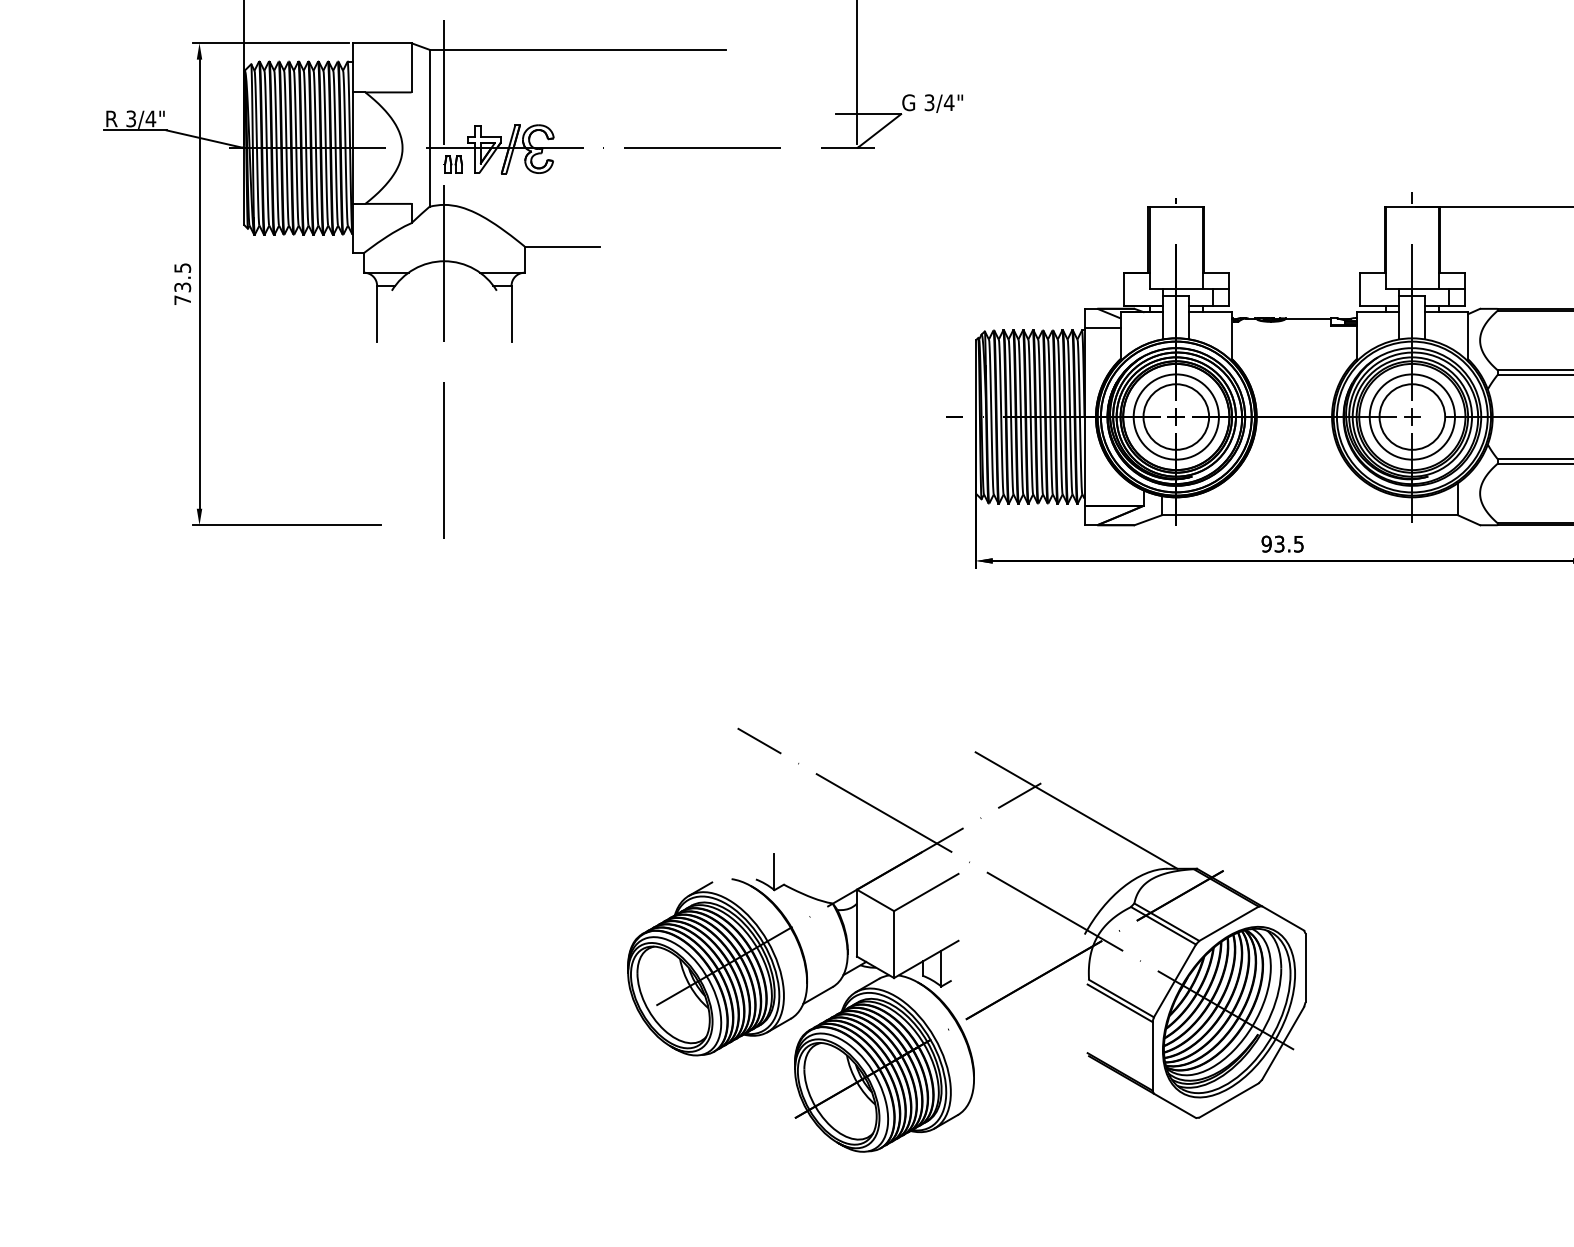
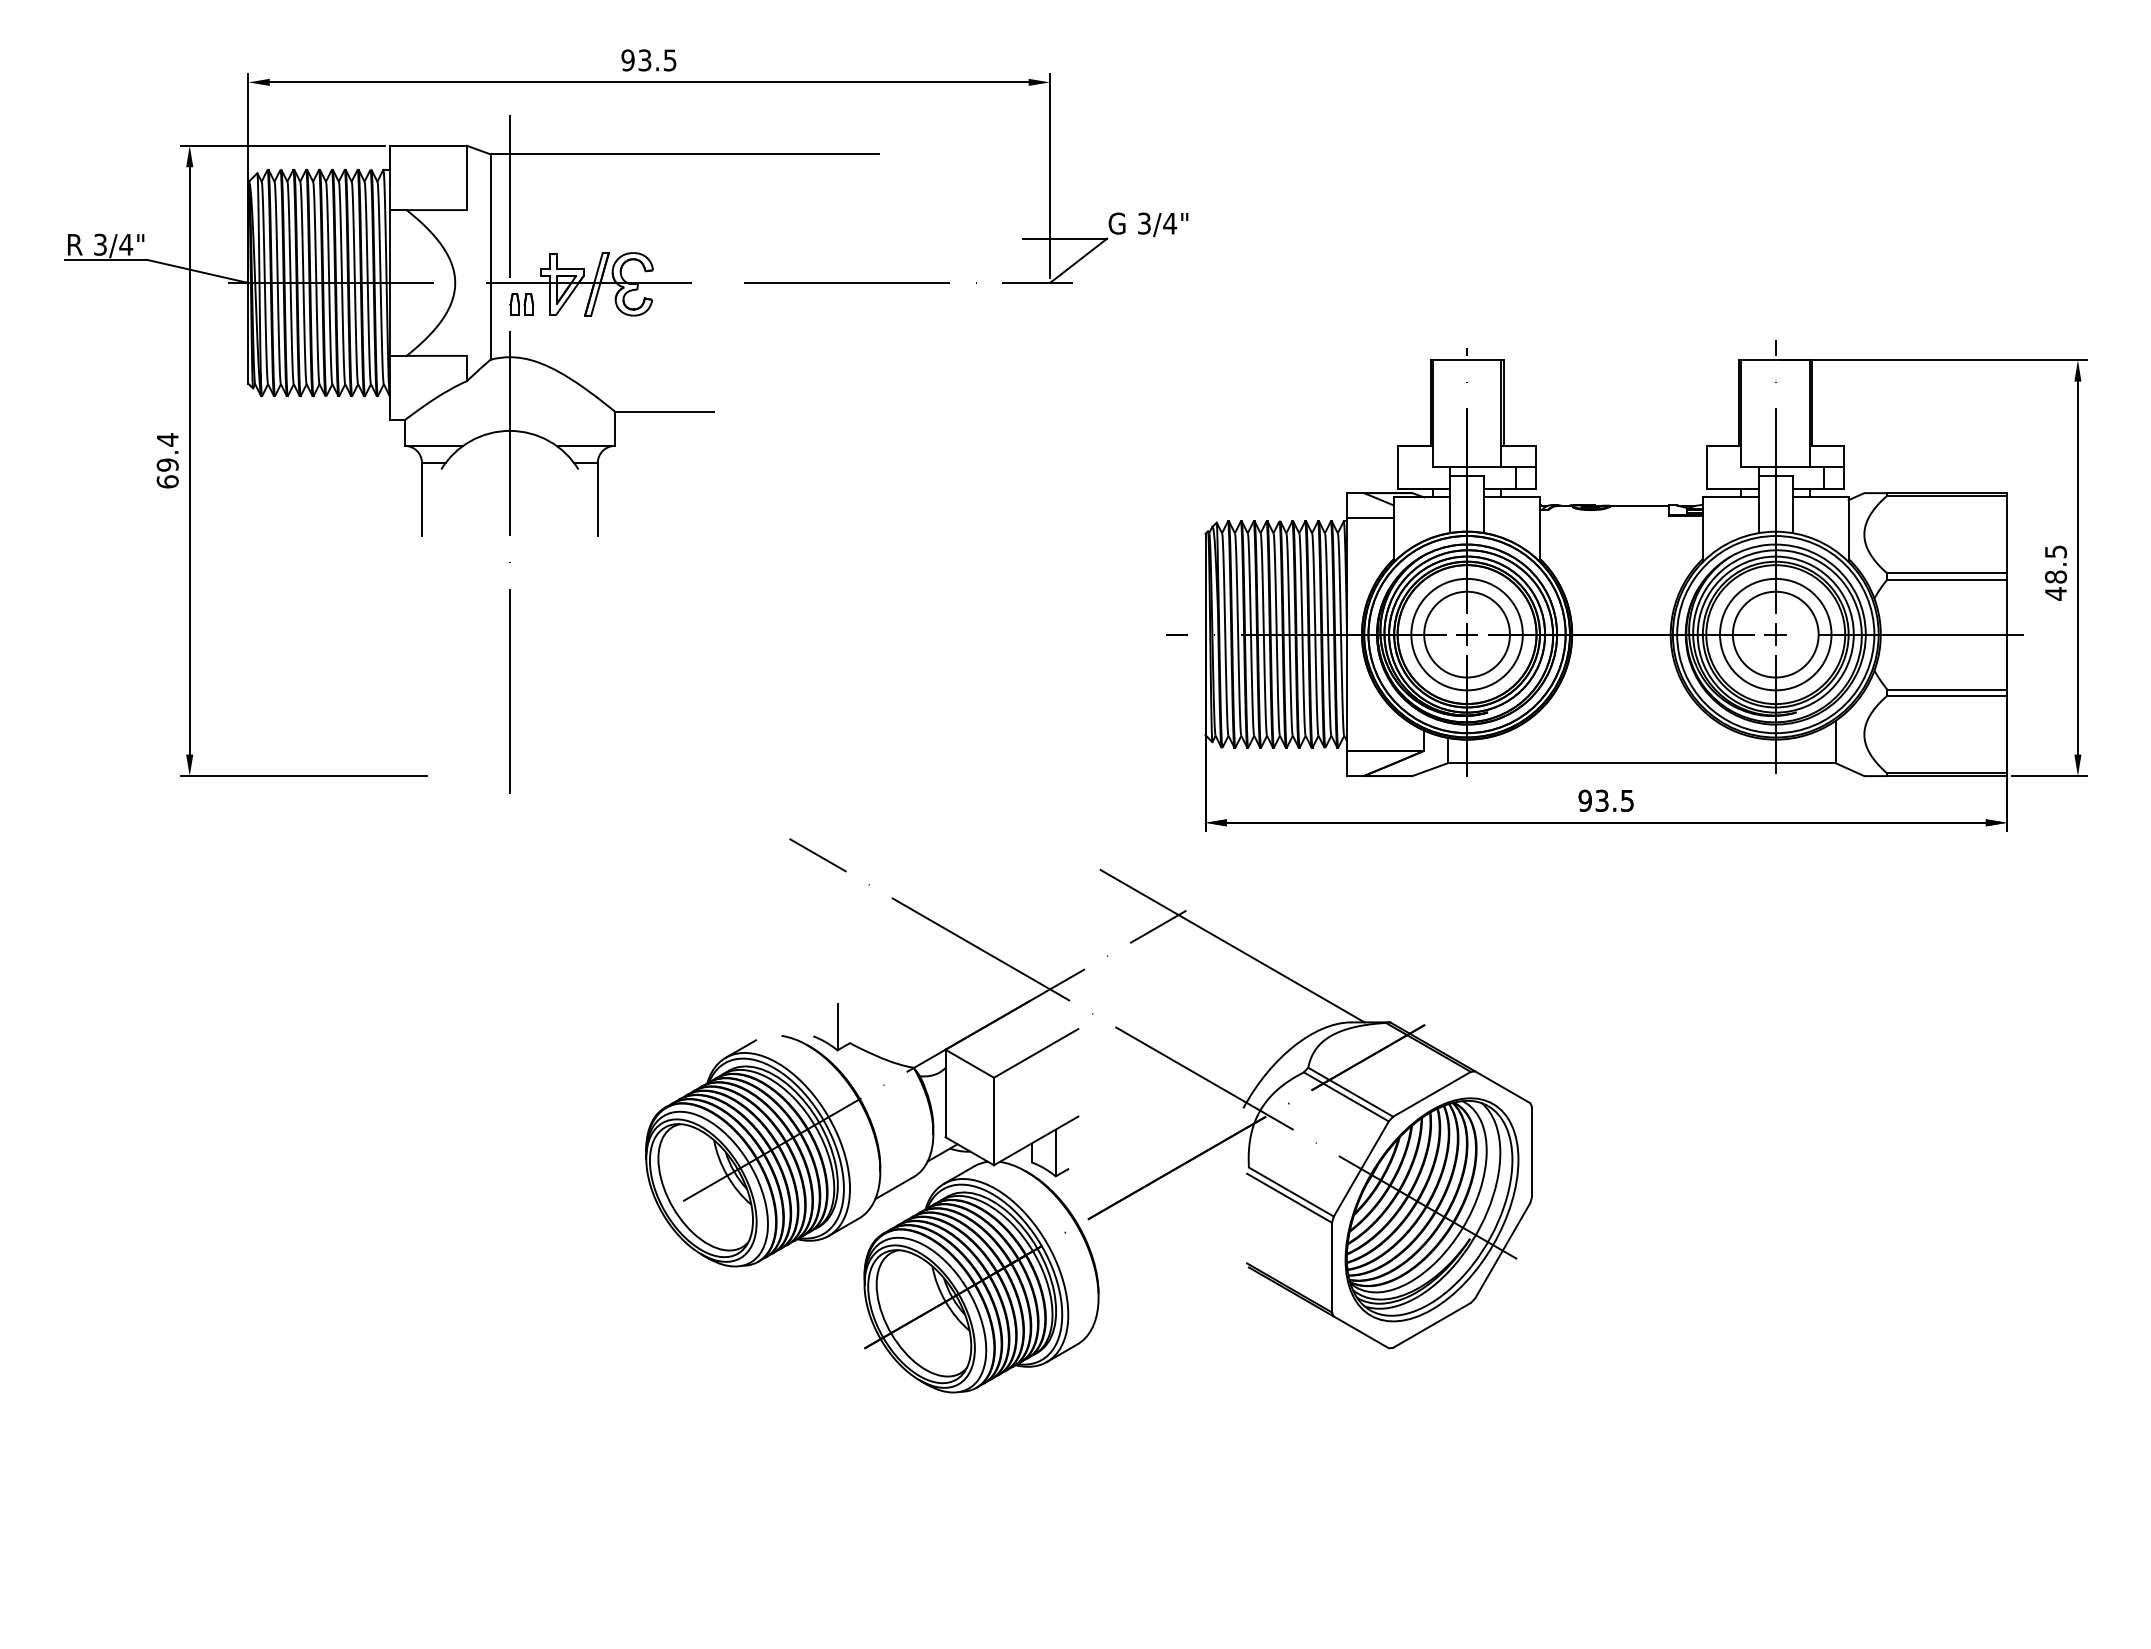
text: (182, 283) -> (167, 460), 73.5 -> 69.4
part: (959, 940) -> (1079, 1116), moved

